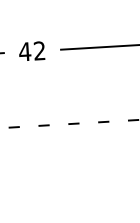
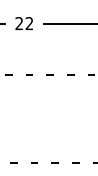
text: (25, 51) -> (19, 23), 42 -> 22

